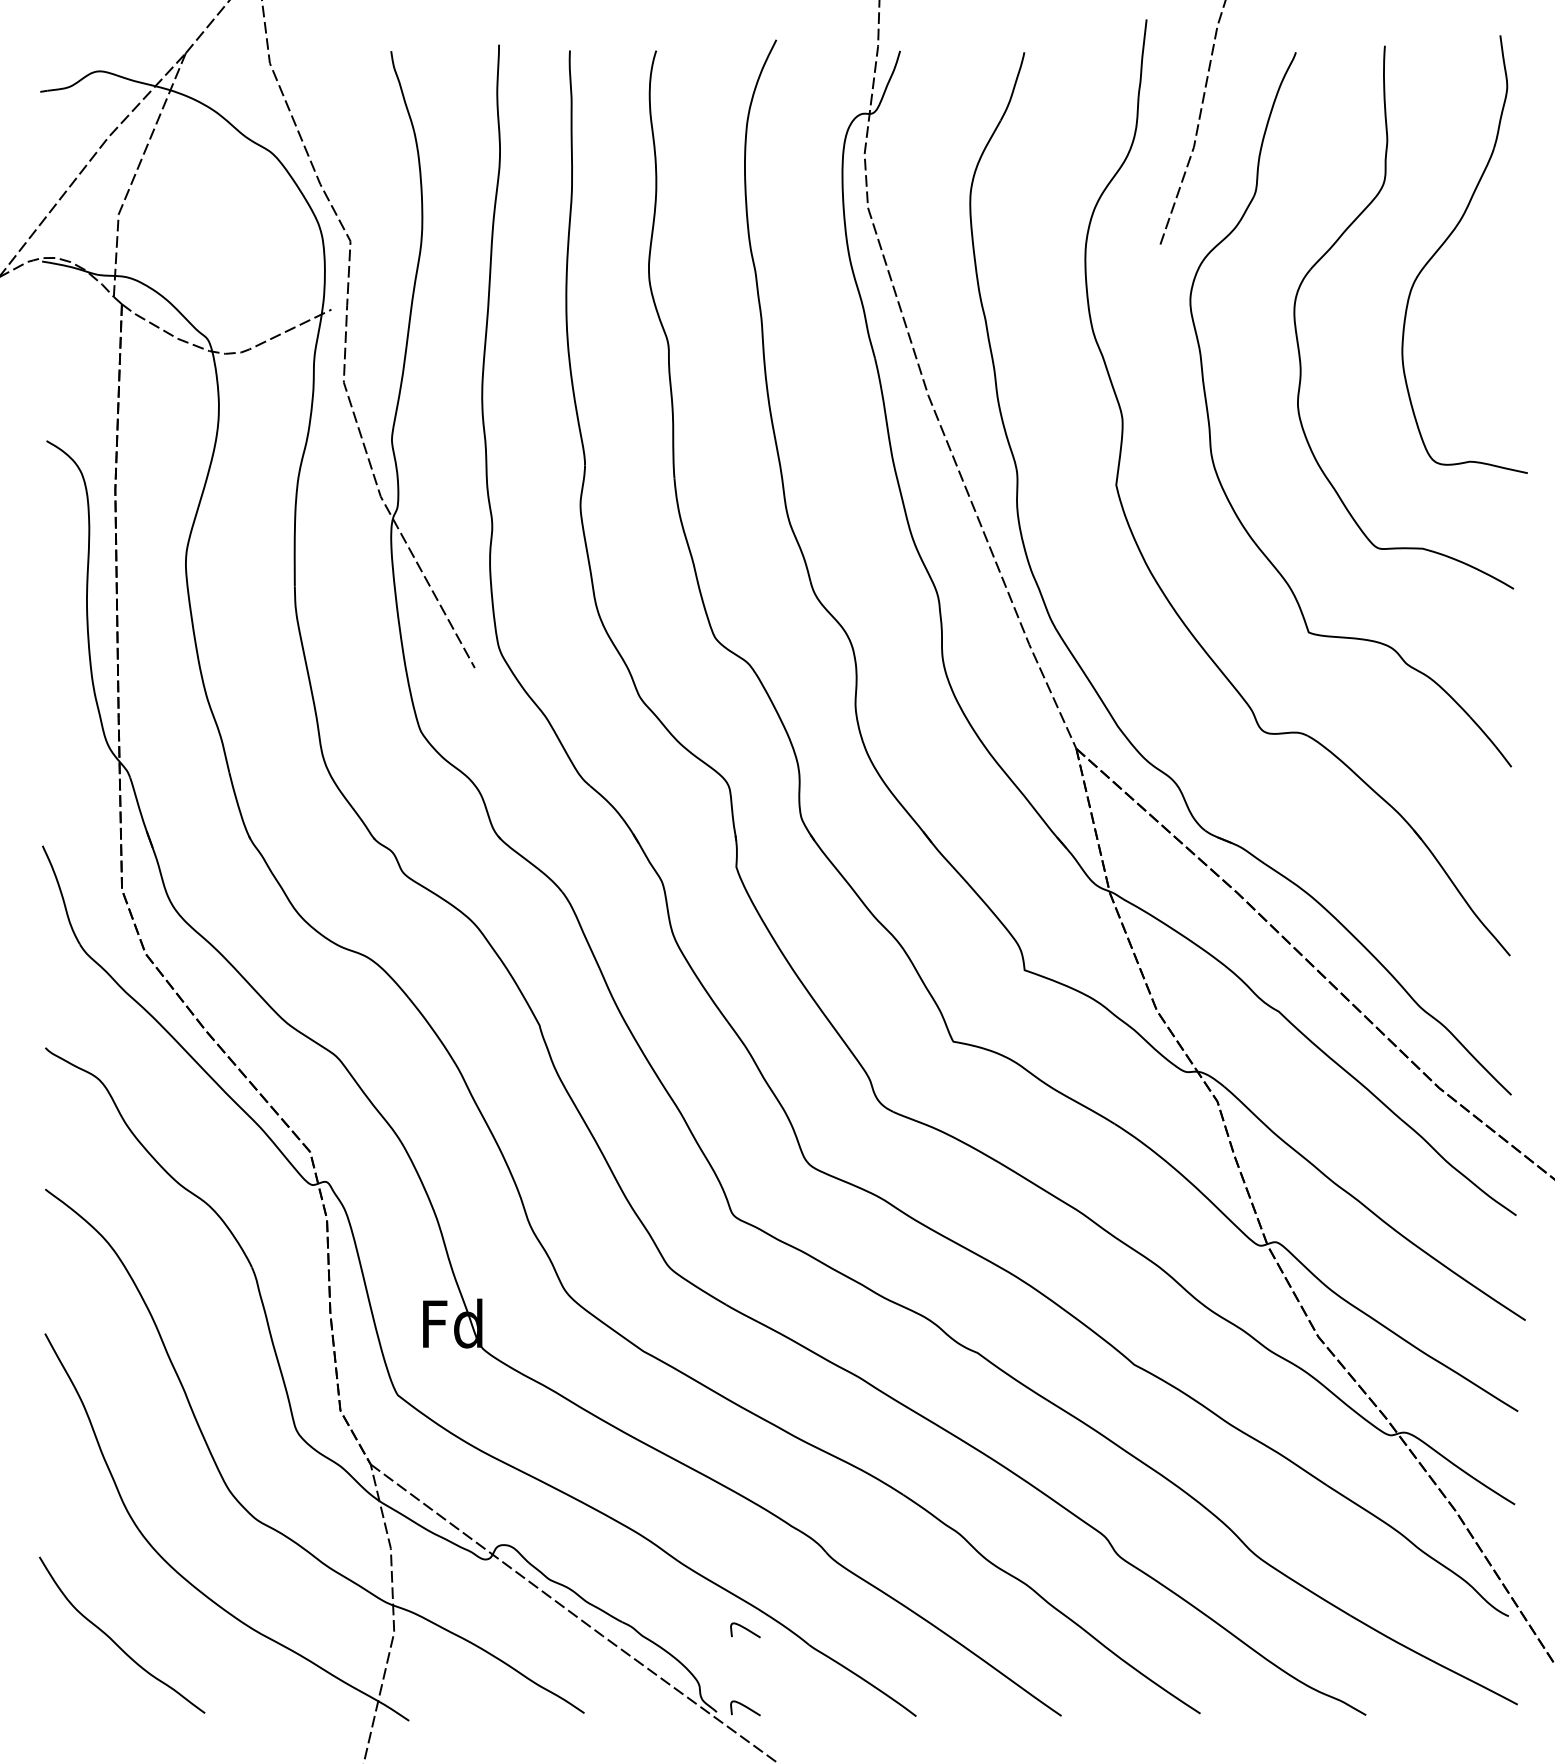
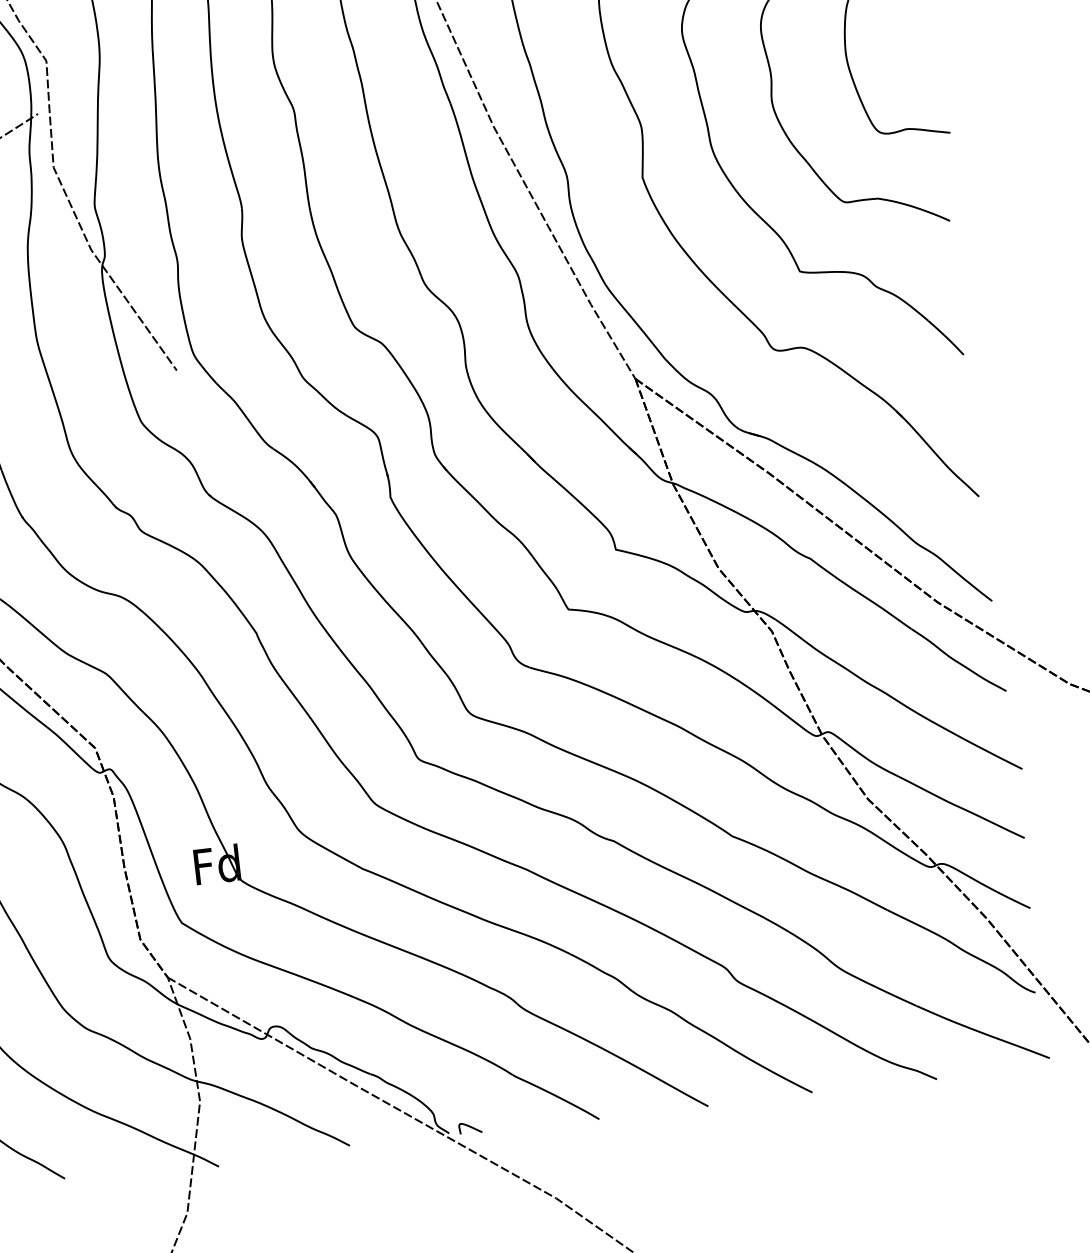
curve: (745, 1629) -> (463, 1068), removed

